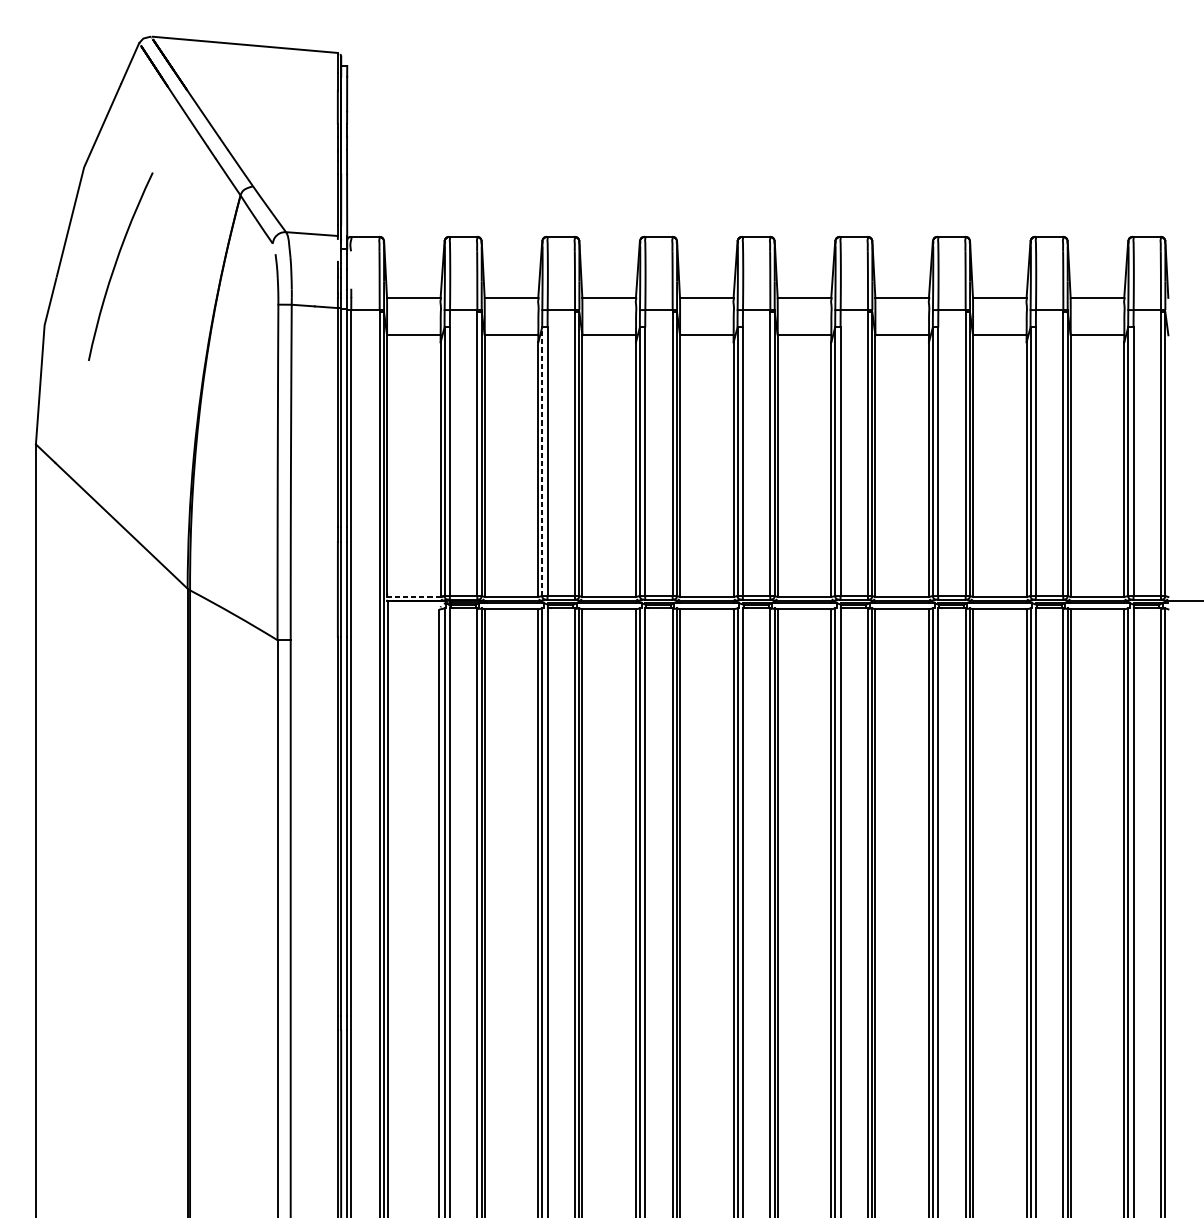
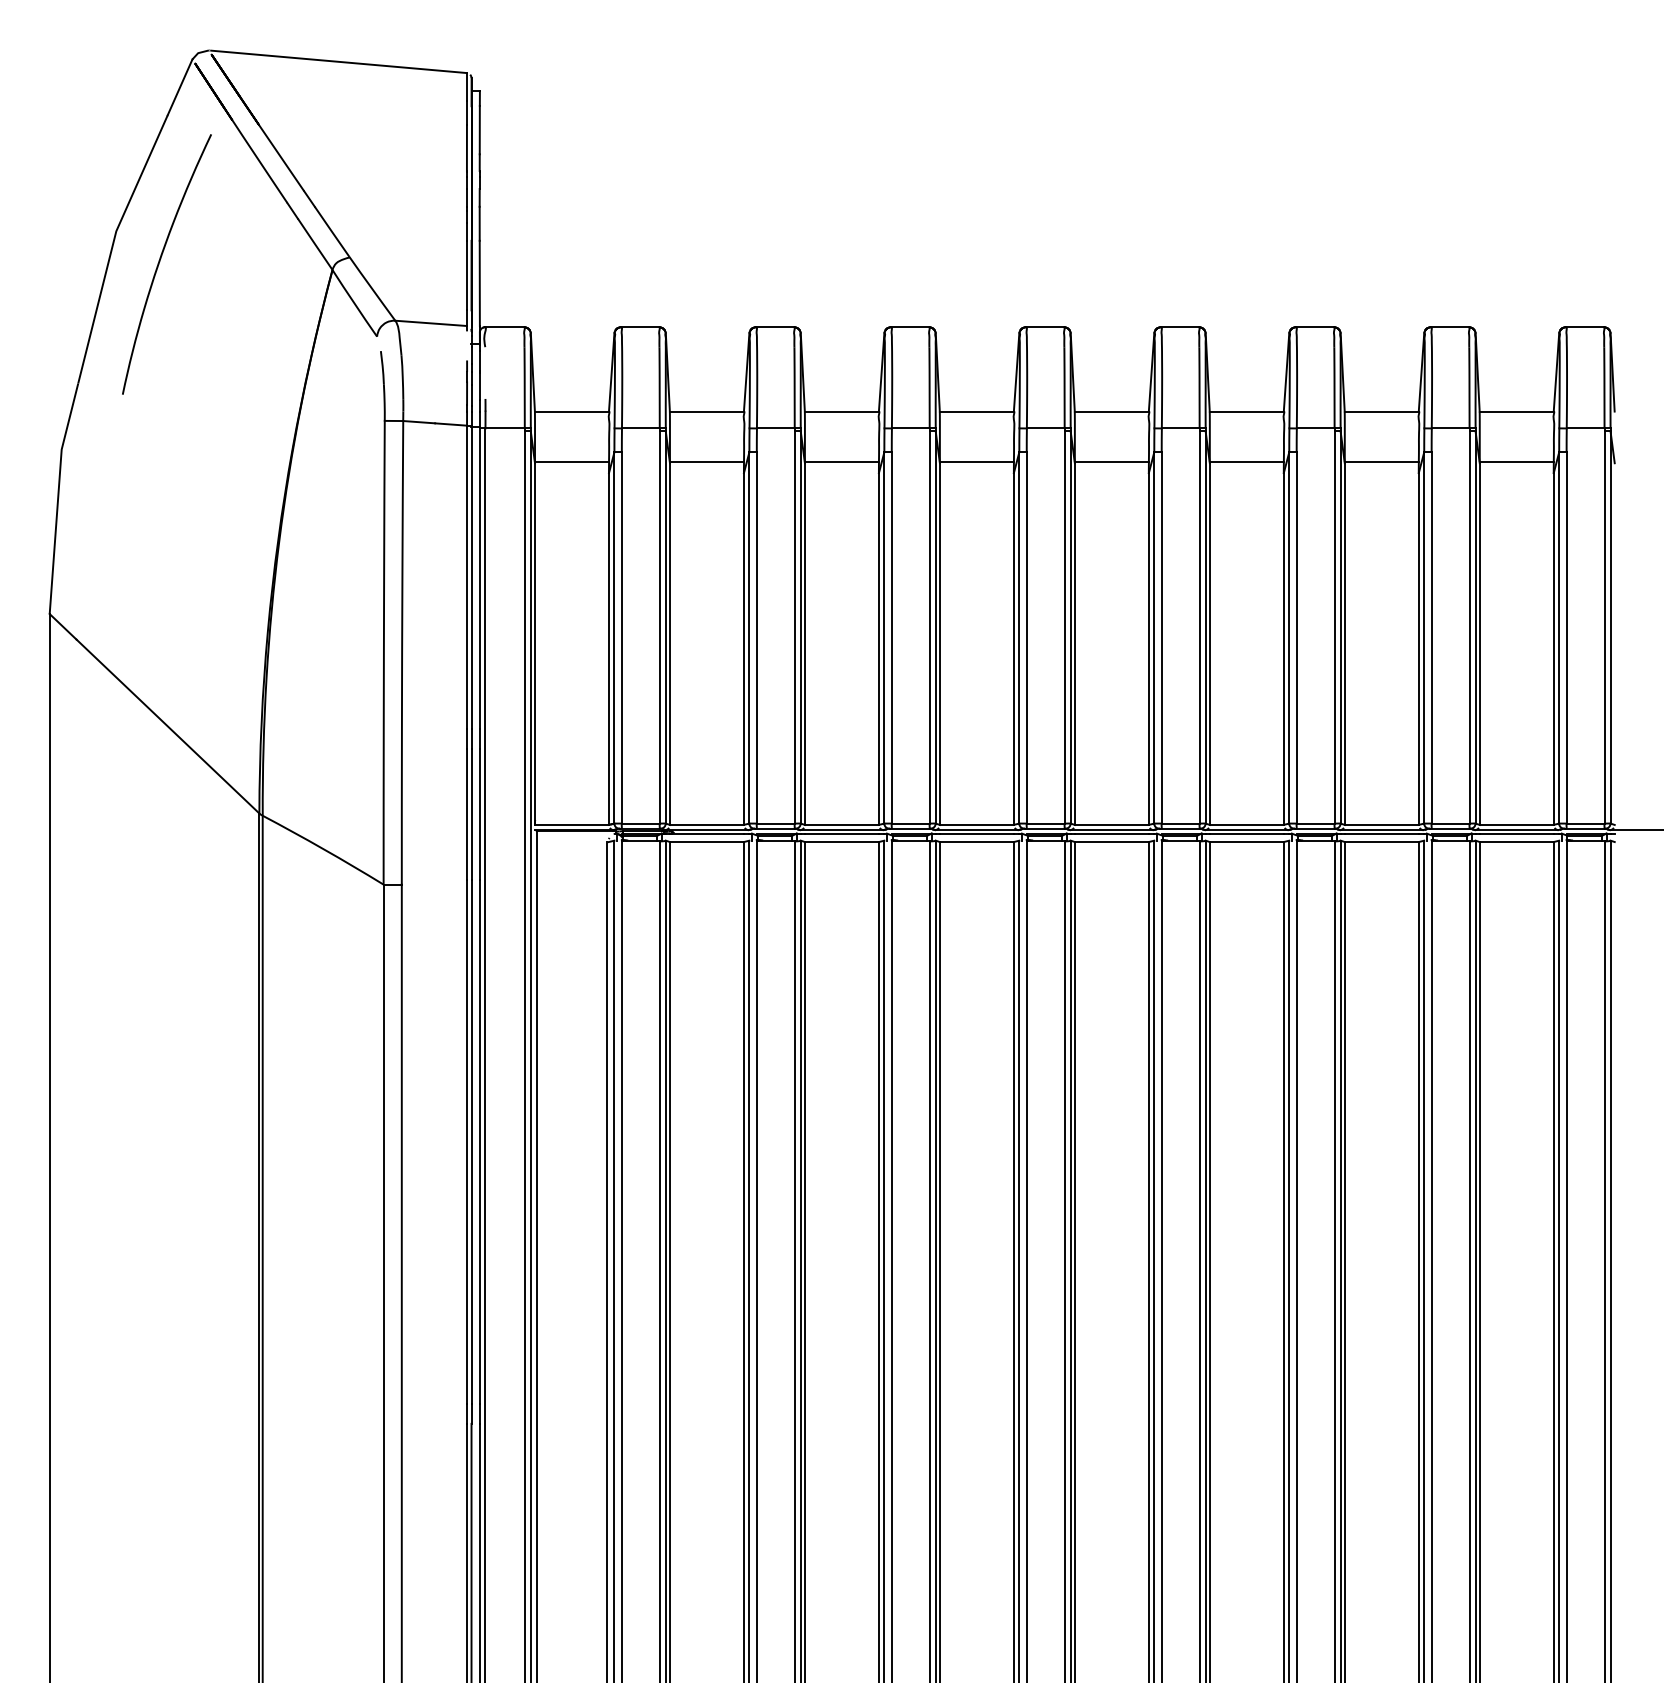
curve: (116, 264) -> (160, 261), moved
line: (542, 462) -> (749, 638), dashed -> solid
line: (414, 597) -> (572, 825), dashed -> solid

